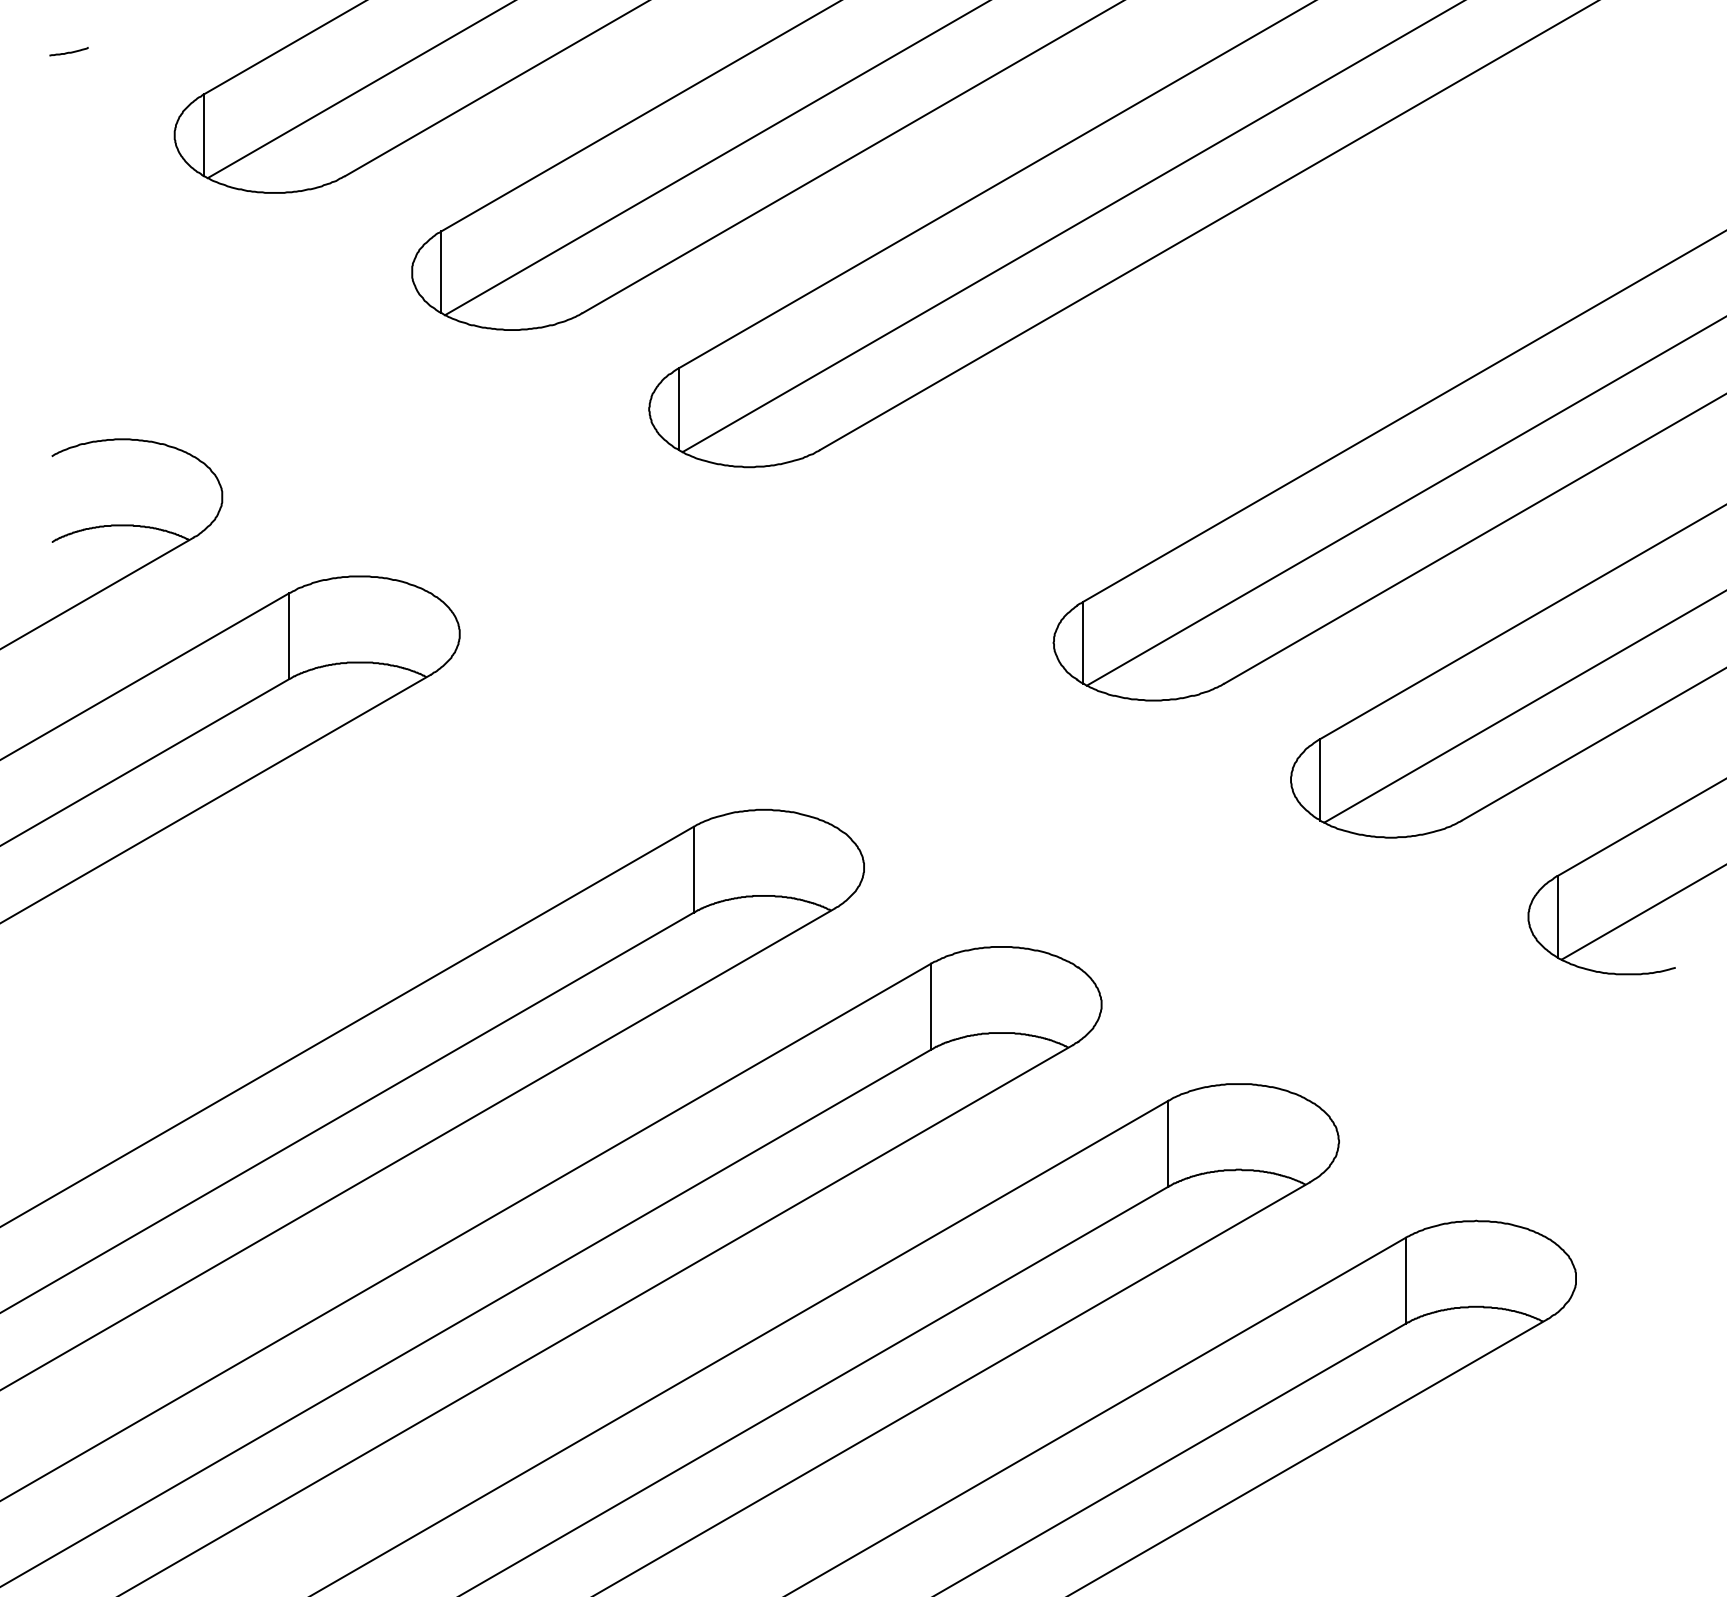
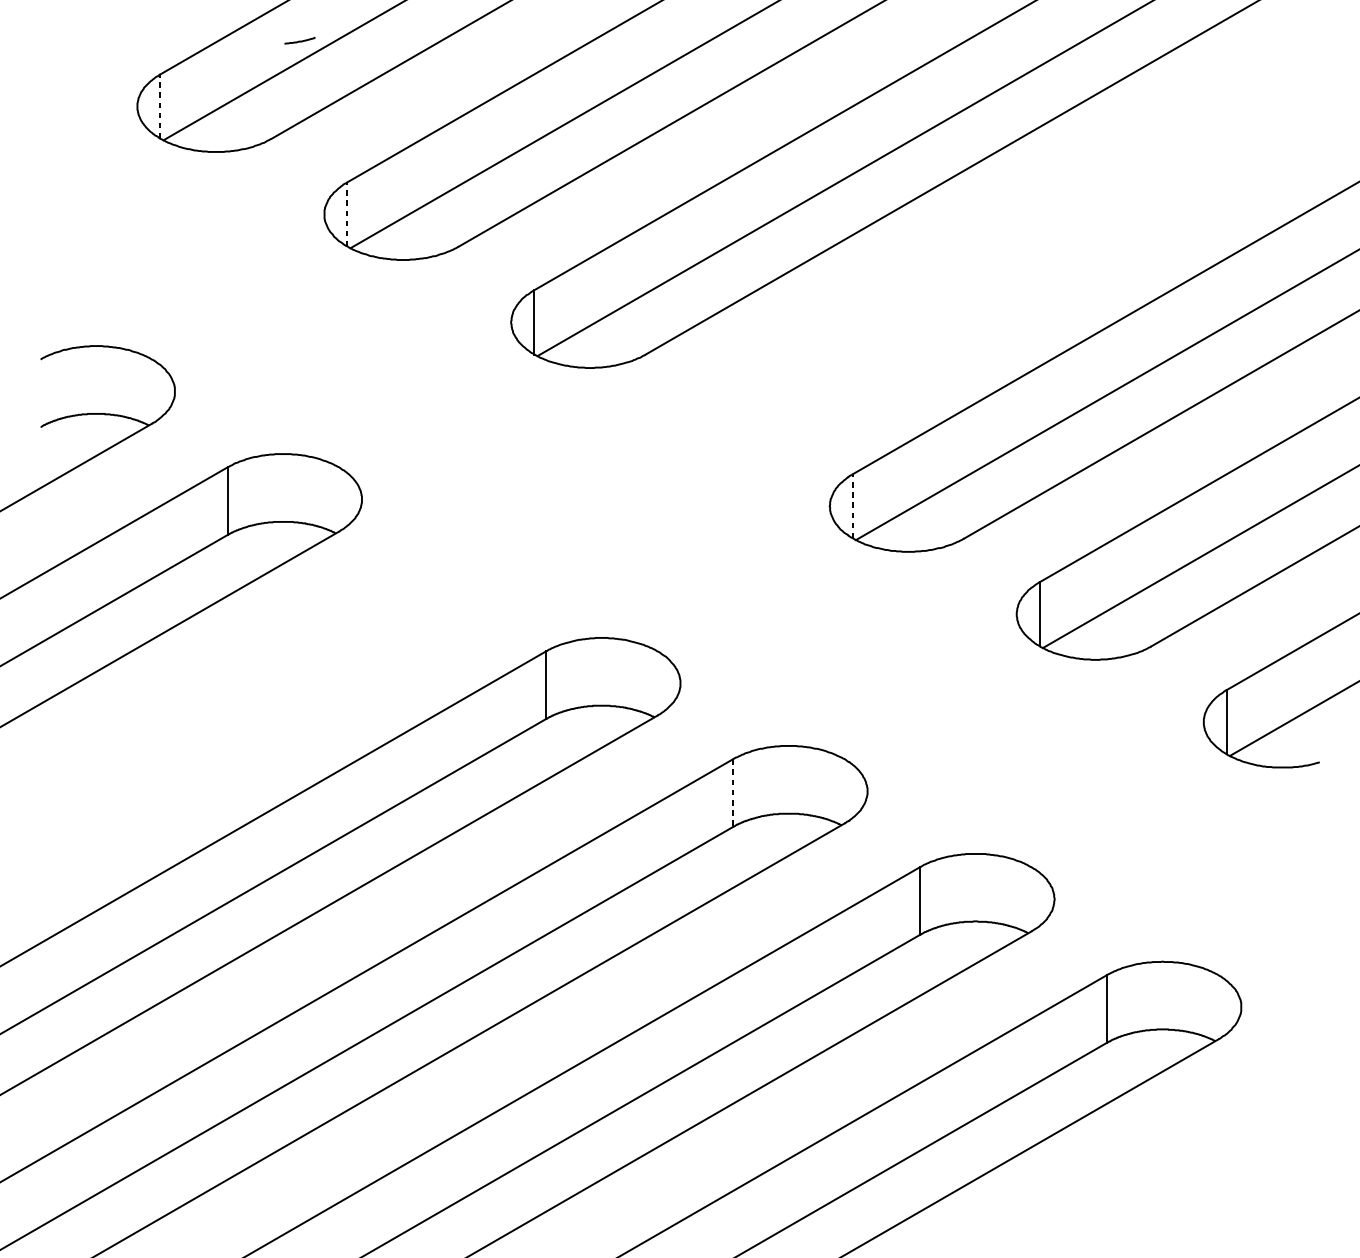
line: (68, 51) -> (299, 40), moved
line: (203, 135) -> (160, 106), solid -> dashed
line: (441, 272) -> (347, 214), solid -> dashed
line: (1083, 642) -> (853, 506), solid -> dashed
line: (930, 1006) -> (732, 792), solid -> dashed

